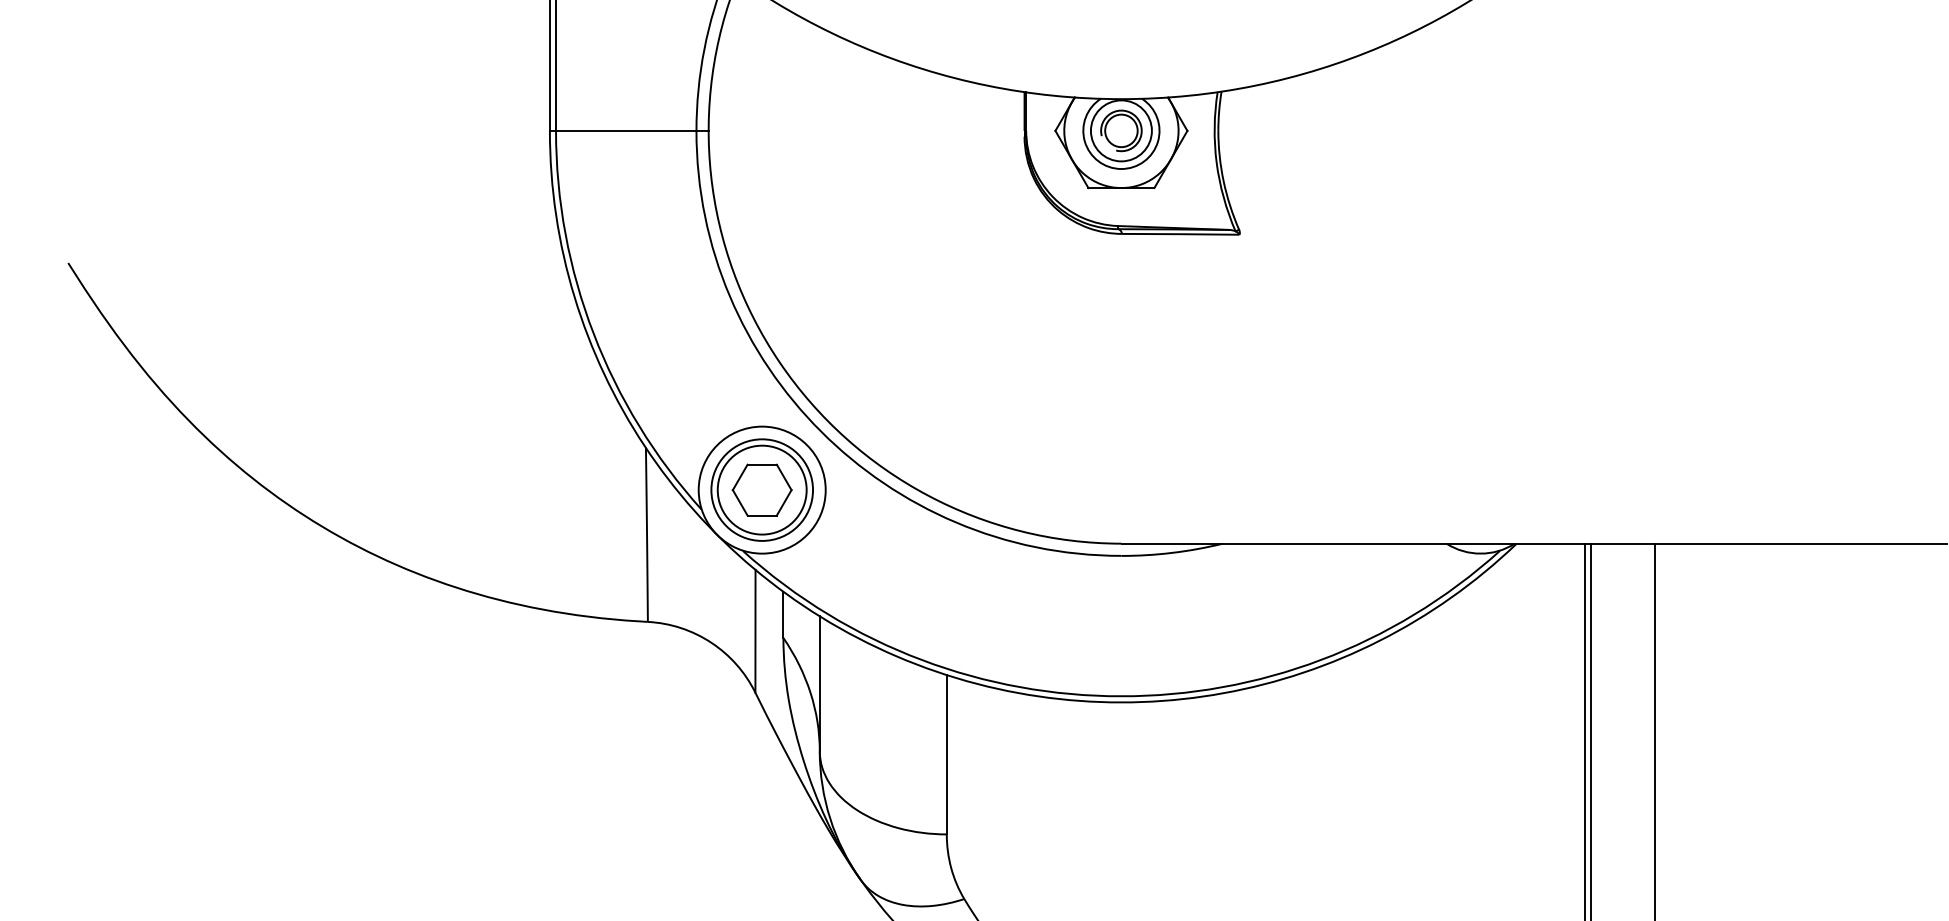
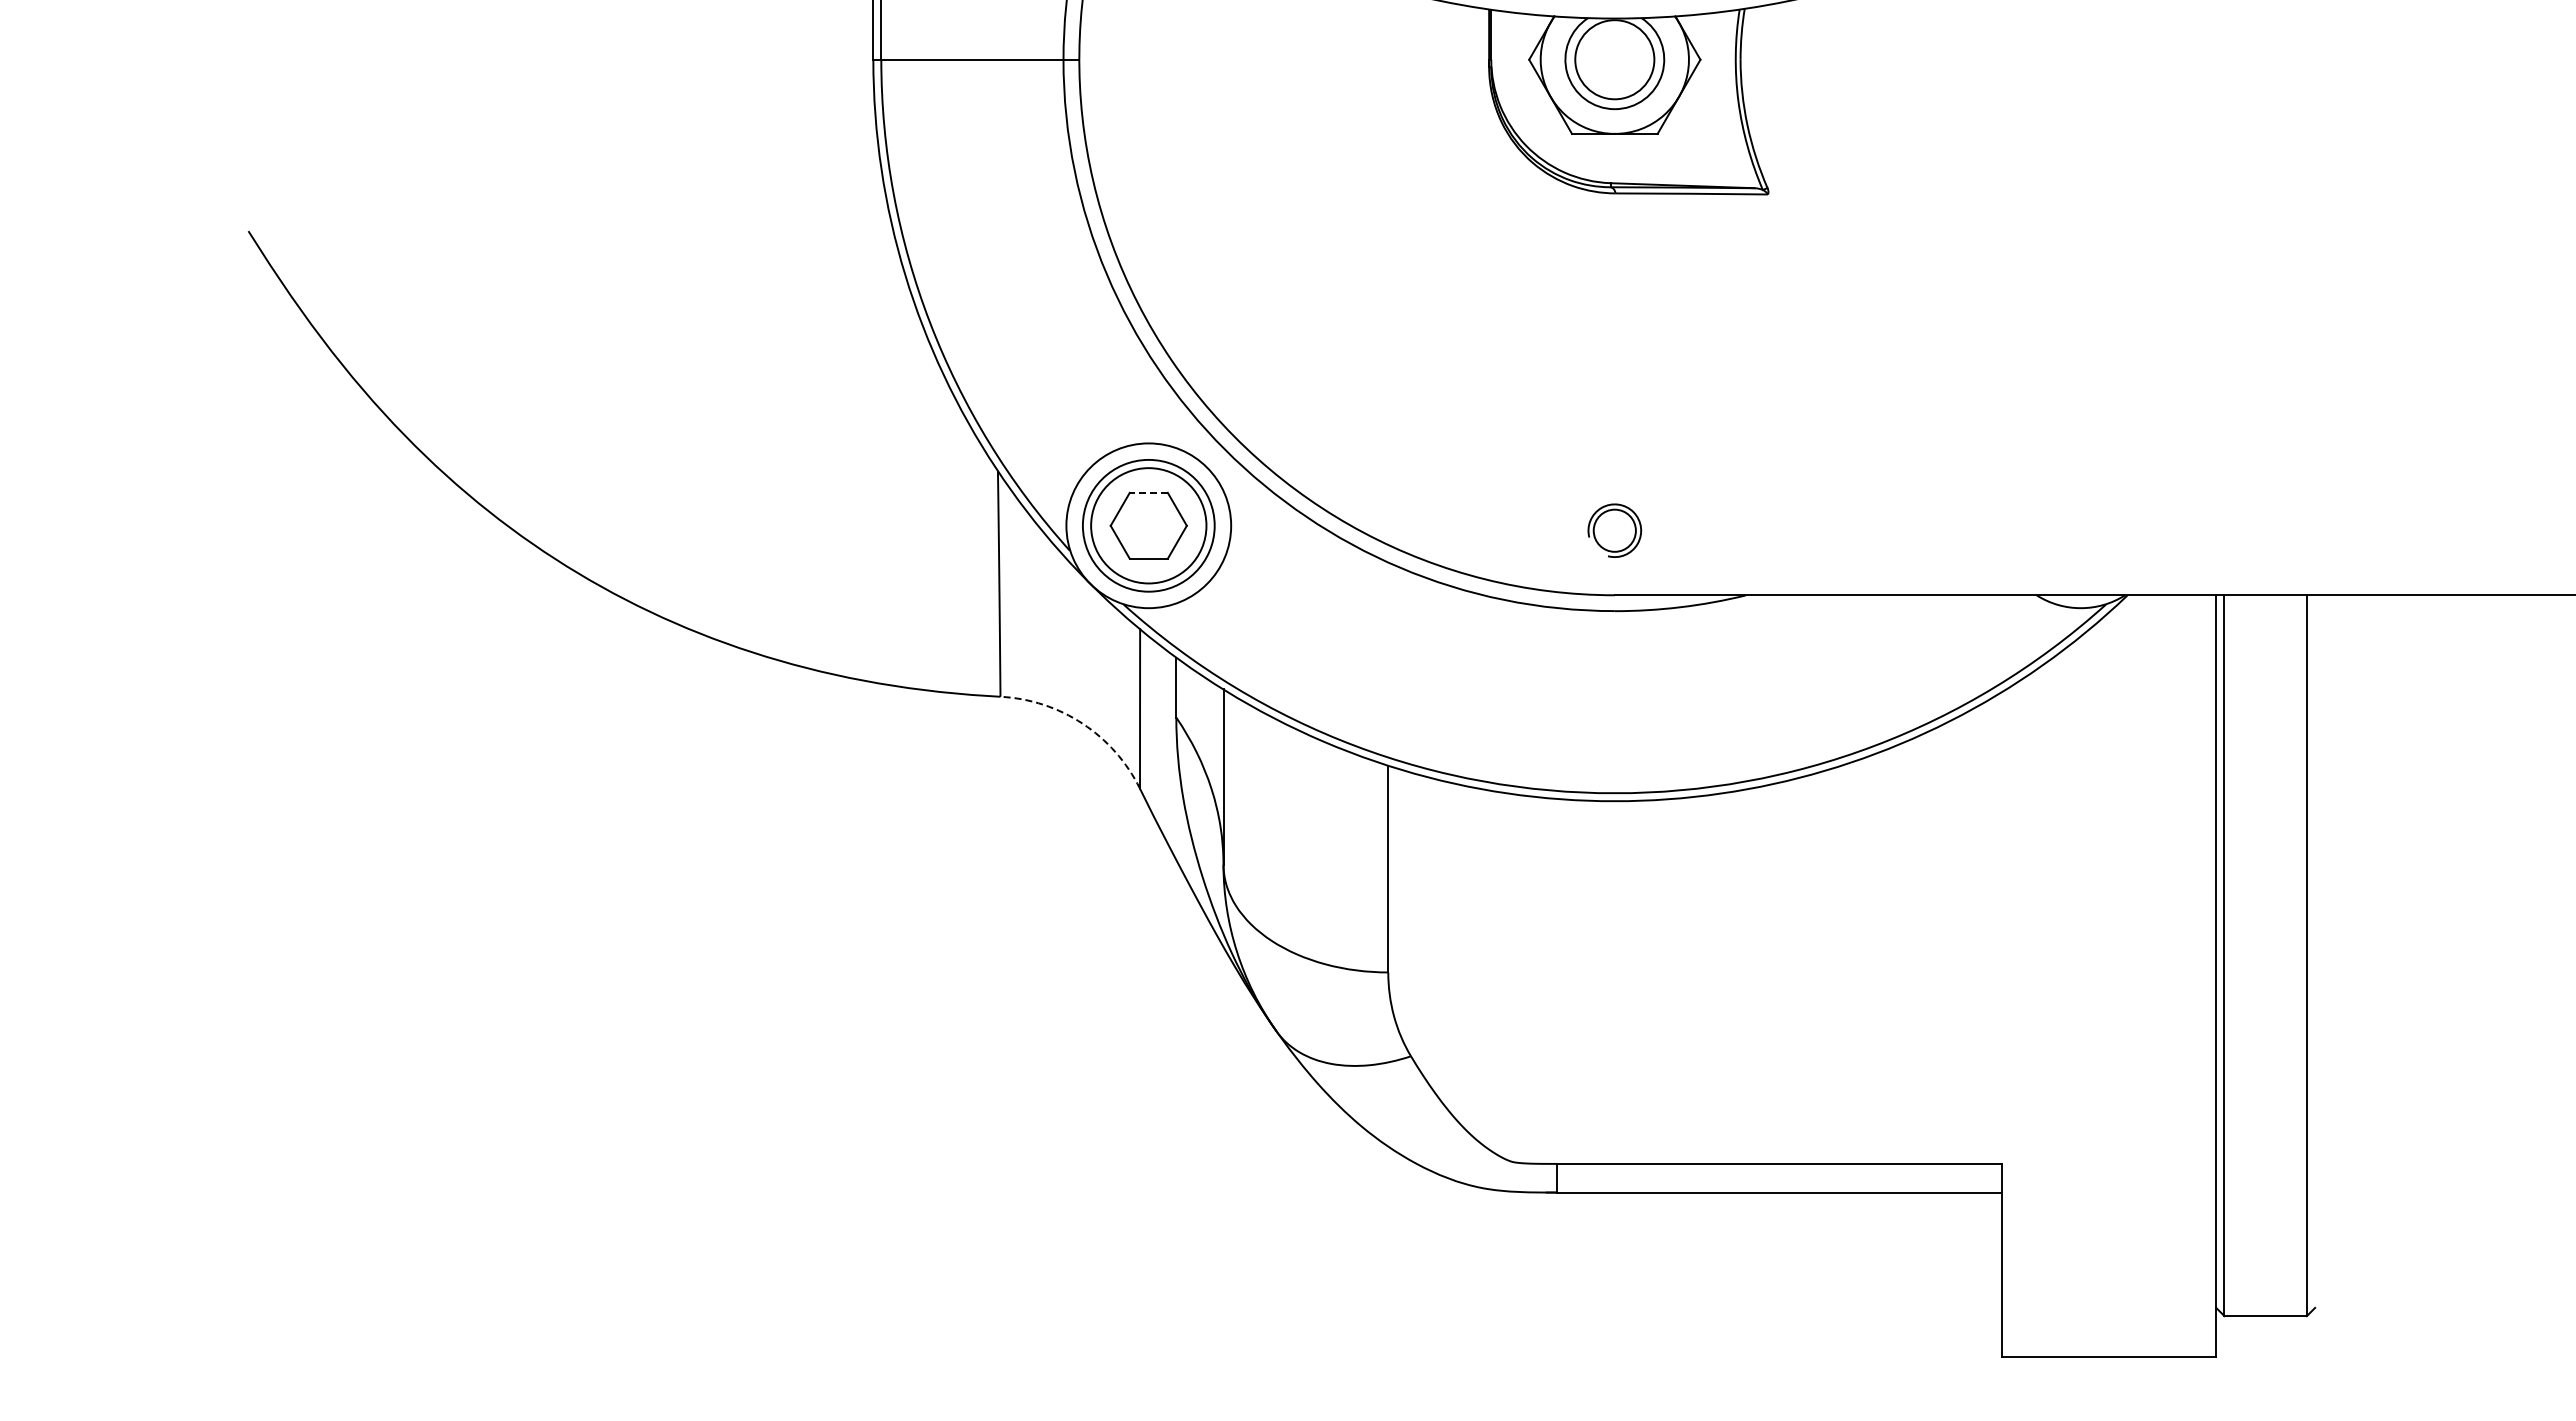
part: (1121, 130) -> (1614, 530), moved
line: (761, 464) -> (1148, 492), solid -> dashed
arc: (711, 642) -> (1082, 723), solid -> dashed

